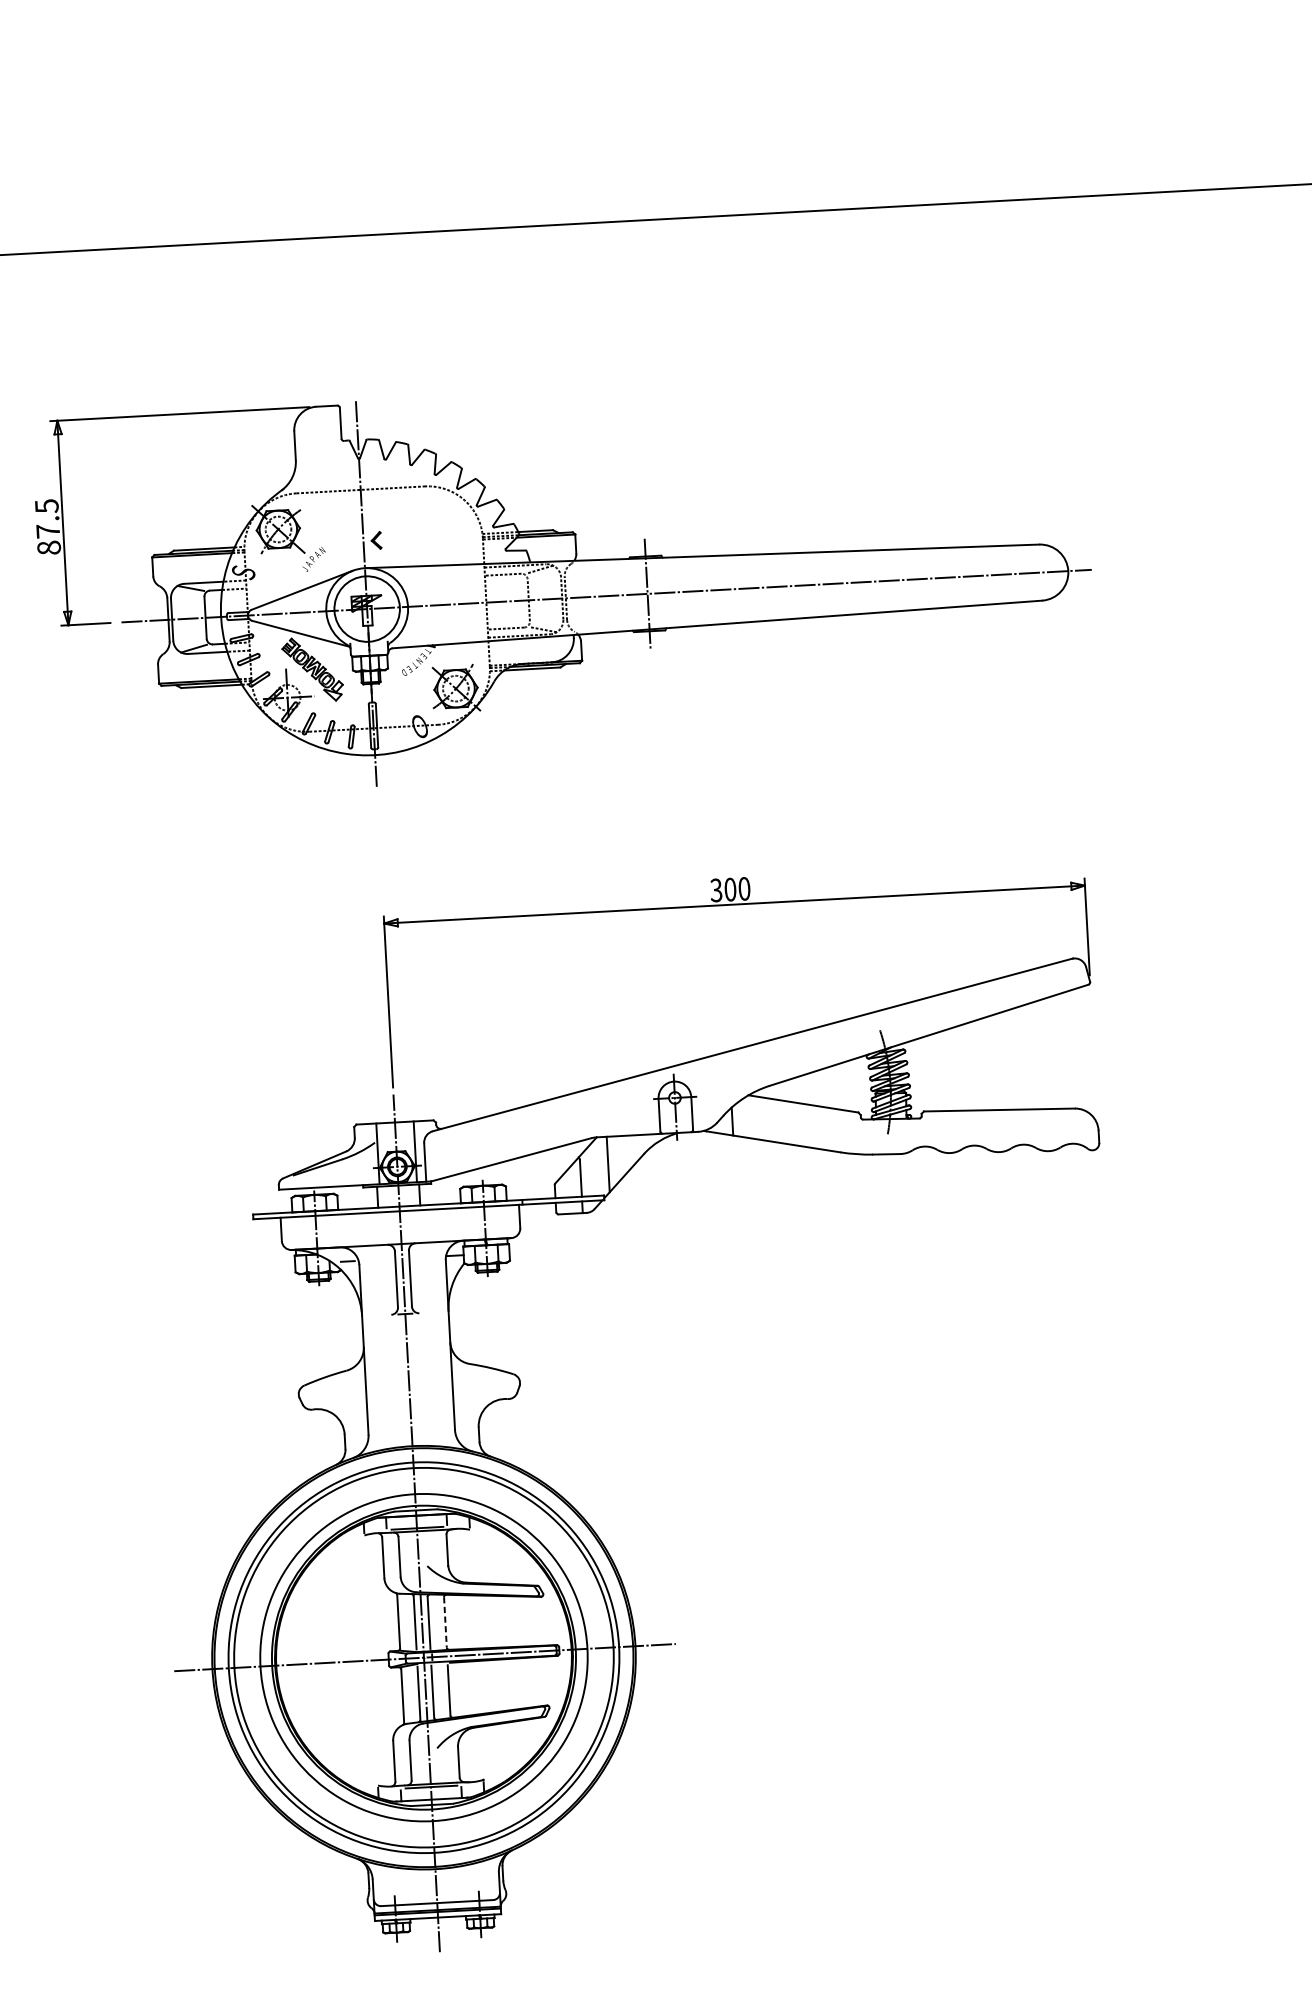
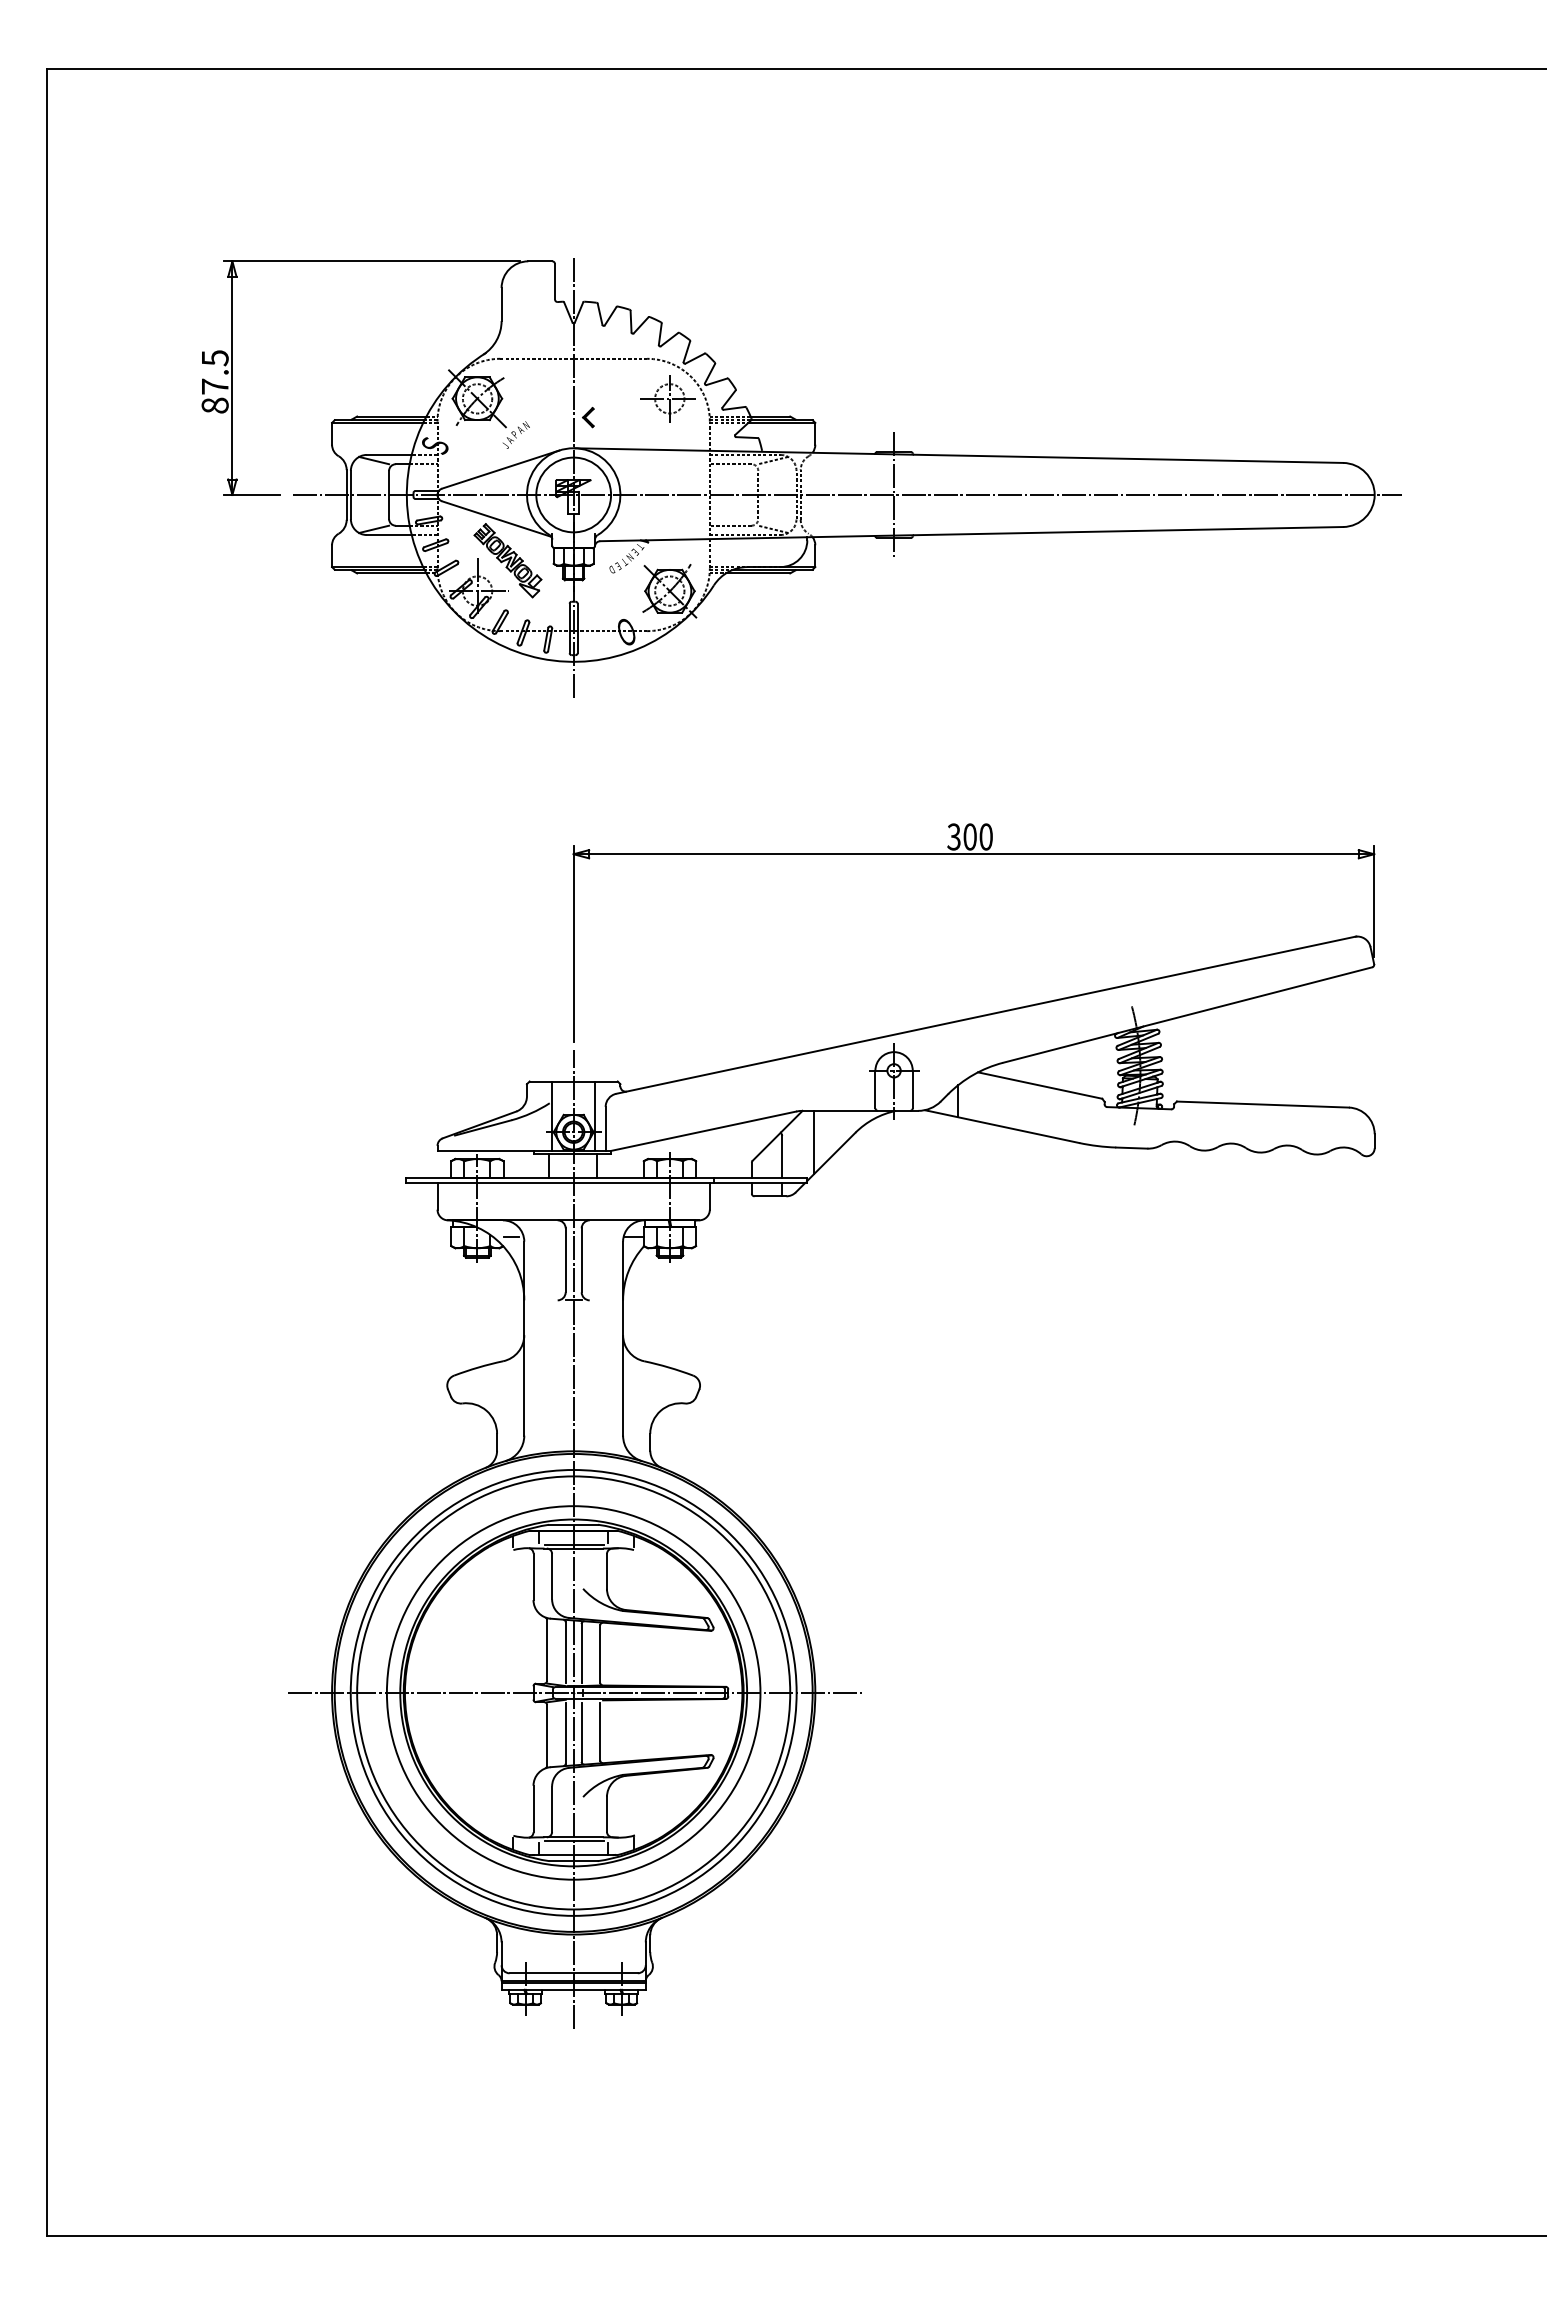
part: (444, 520) -> (667, 398), added
line: (445, 1622) -> (600, 1654), dashed -> solid

